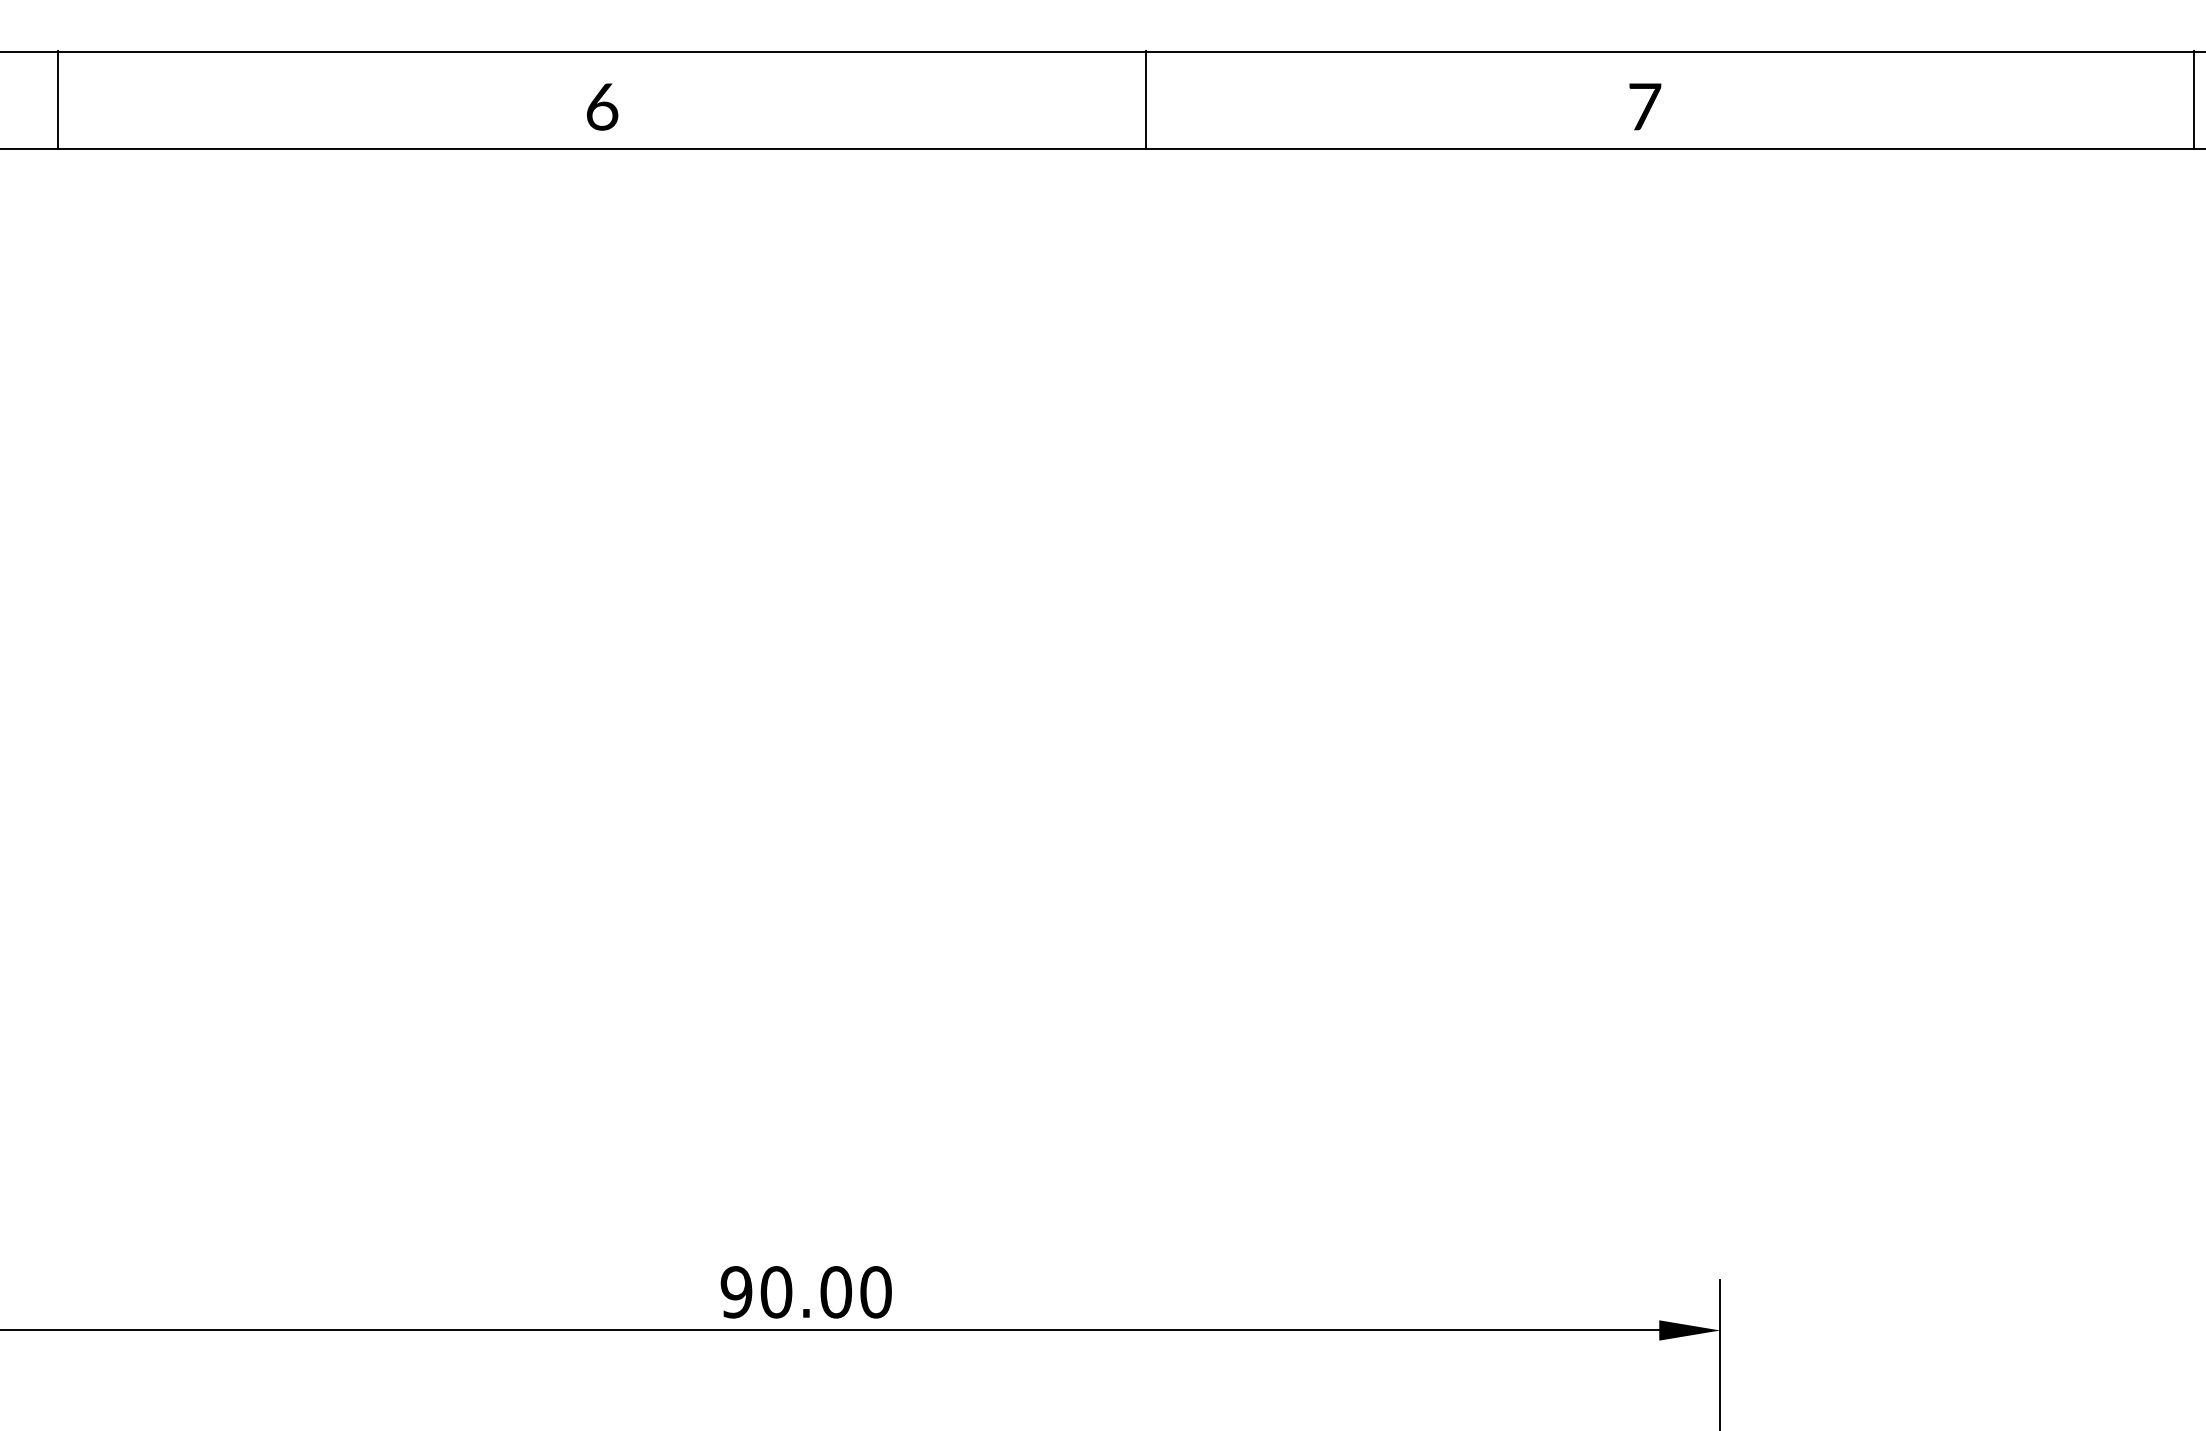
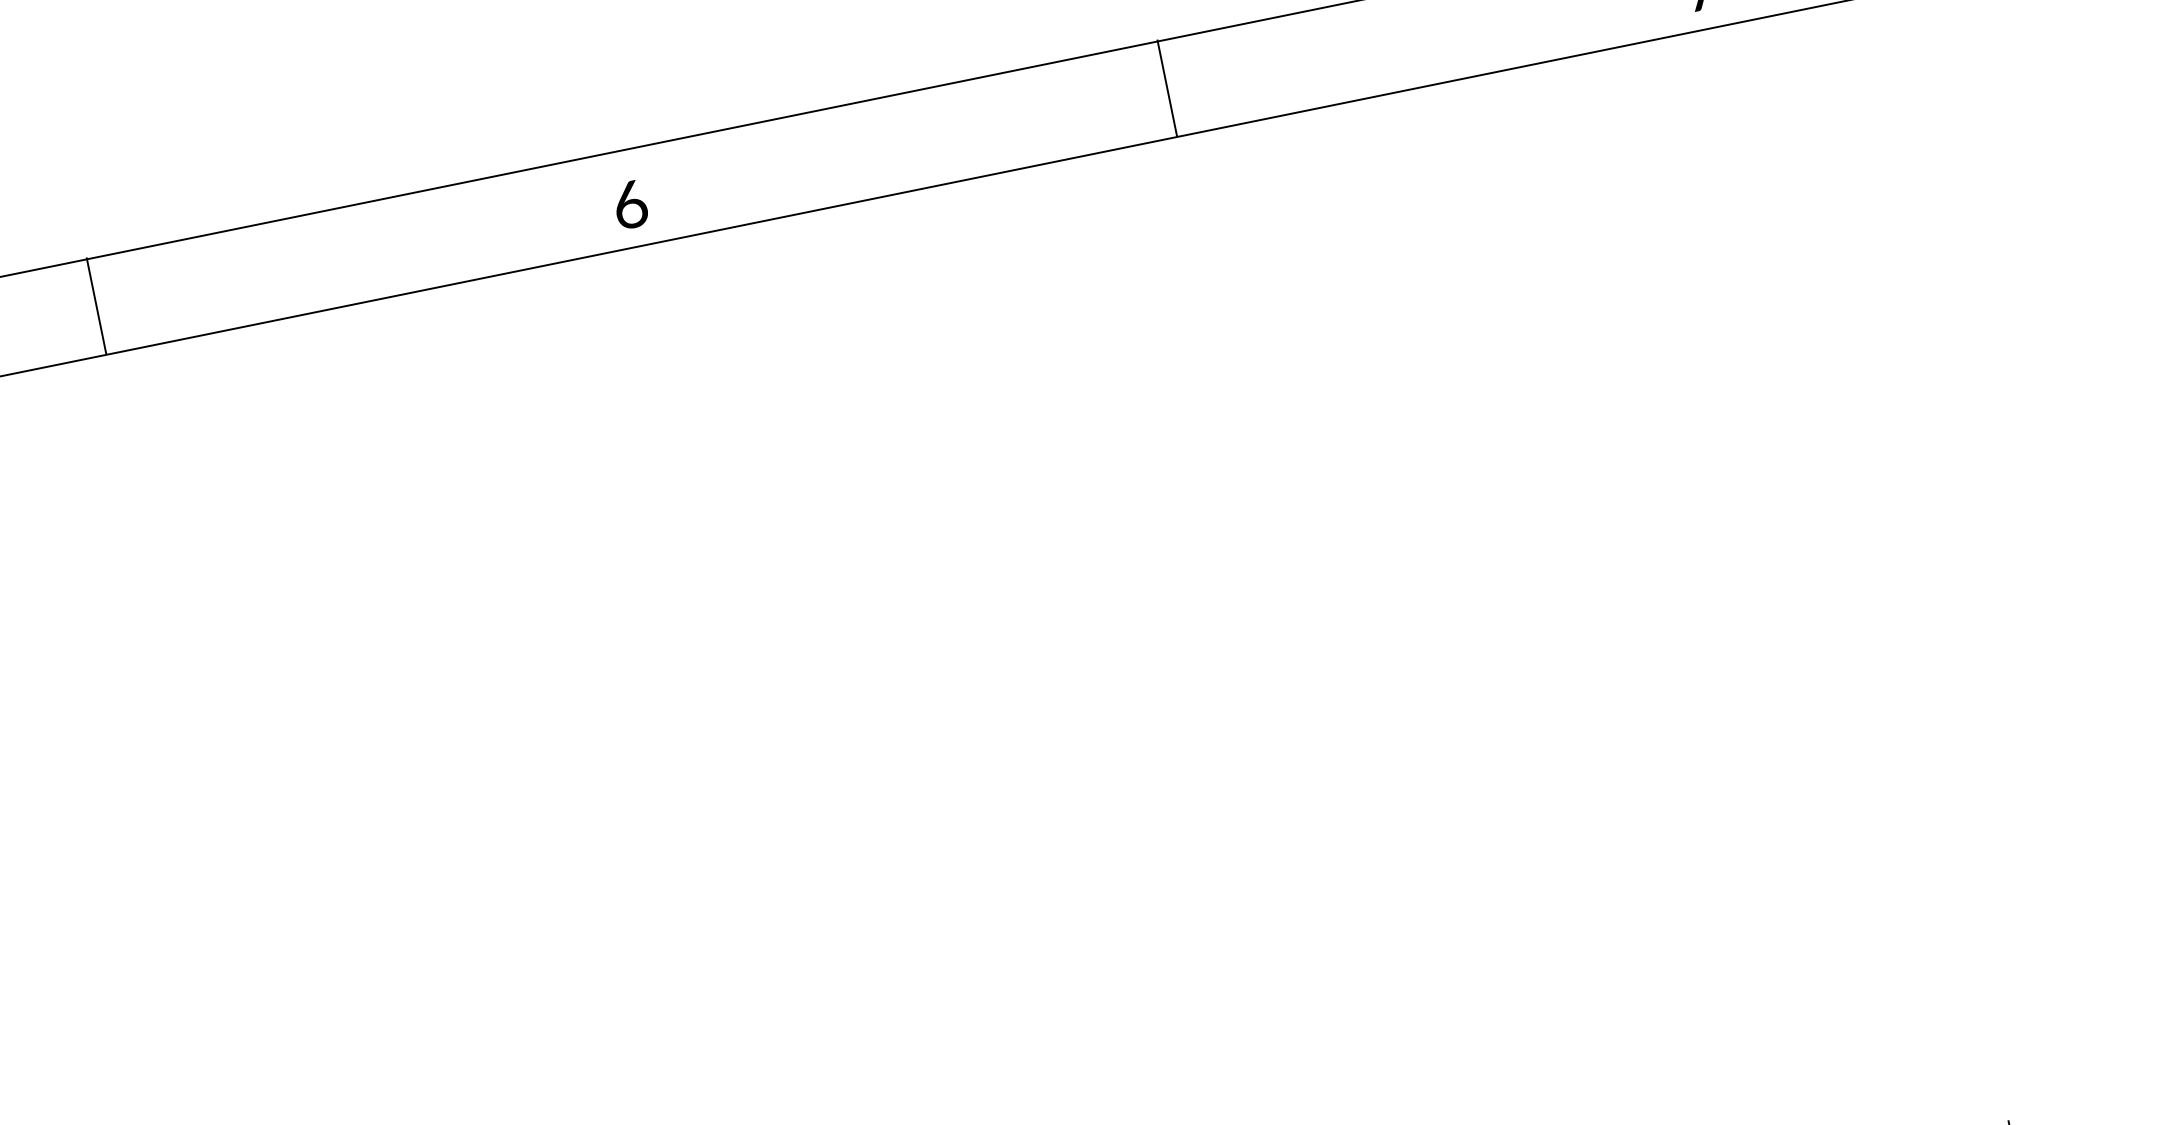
line: (58, 99) -> (96, 305), moved
line: (1145, 99) -> (1167, 88), moved
text: (602, 106) -> (630, 204), moved

